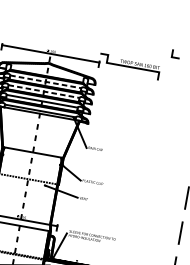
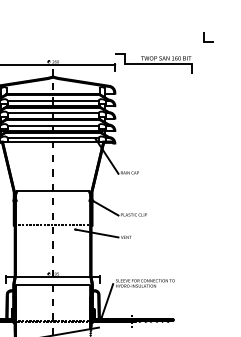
line: (46, 81) -> (53, 100), dashed -> solid
line: (44, 91) -> (53, 113), dashed -> solid

